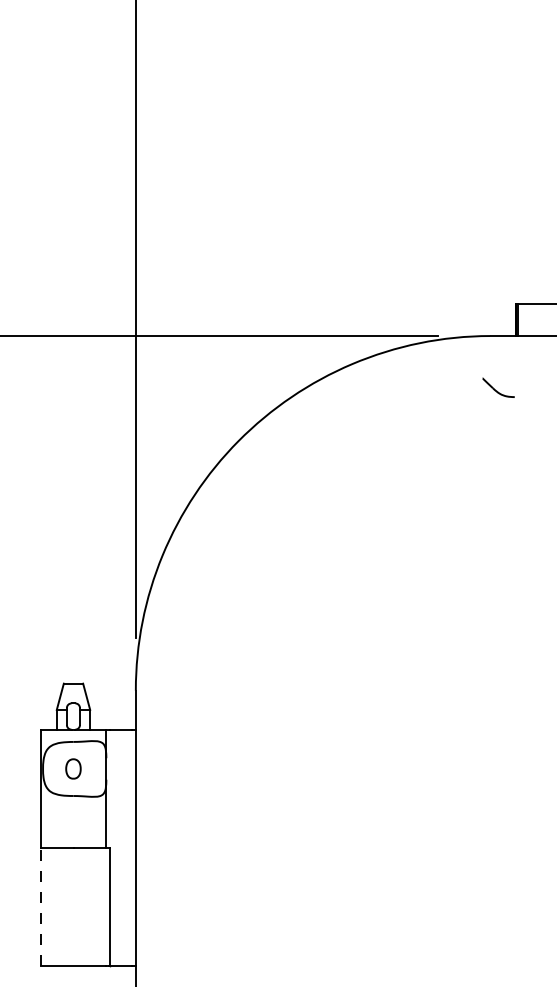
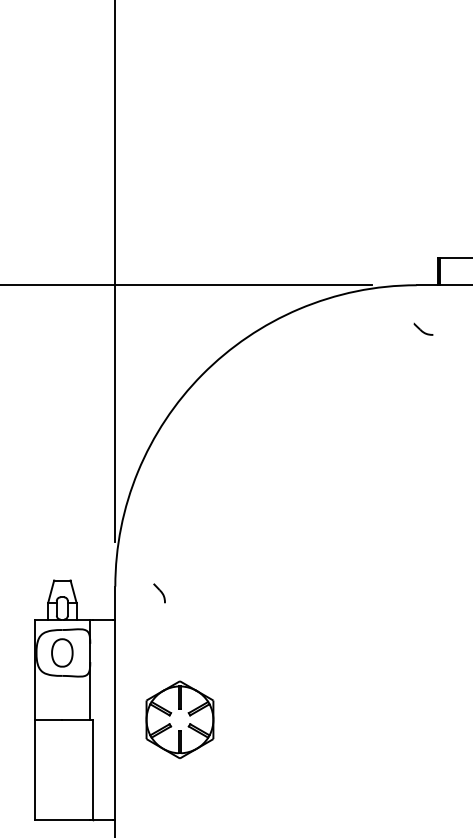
part: (498, 387) -> (423, 328), size x0.71
part: (187, 698) -> (159, 593), added
part: (73, 768) -> (62, 652), size x1.67
part: (211, 847) -> (179, 719), added
line: (40, 906) -> (34, 769), dashed -> solid

